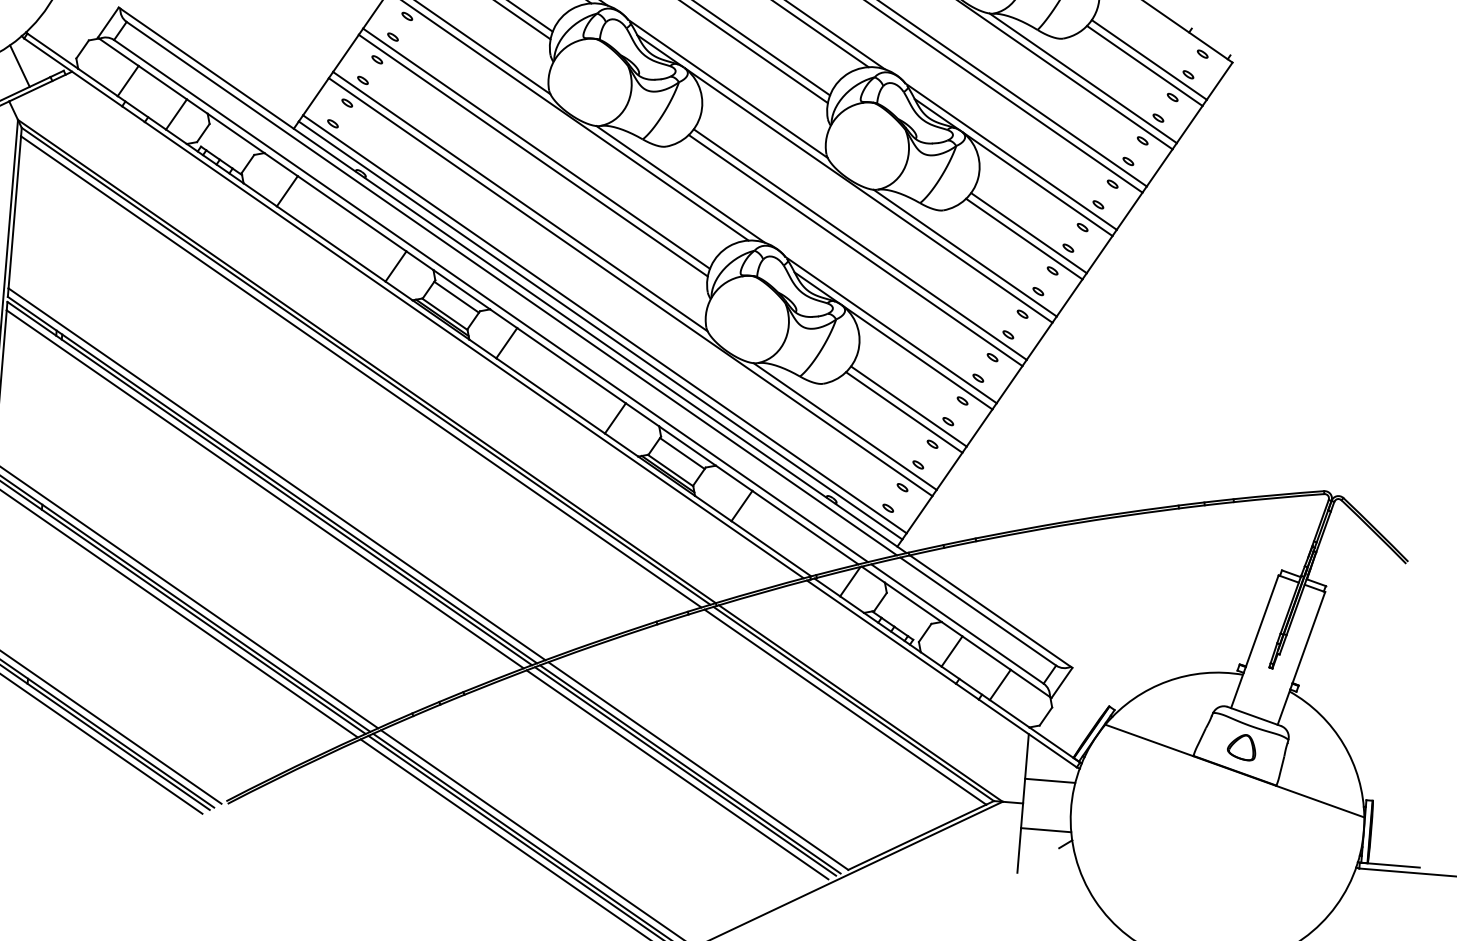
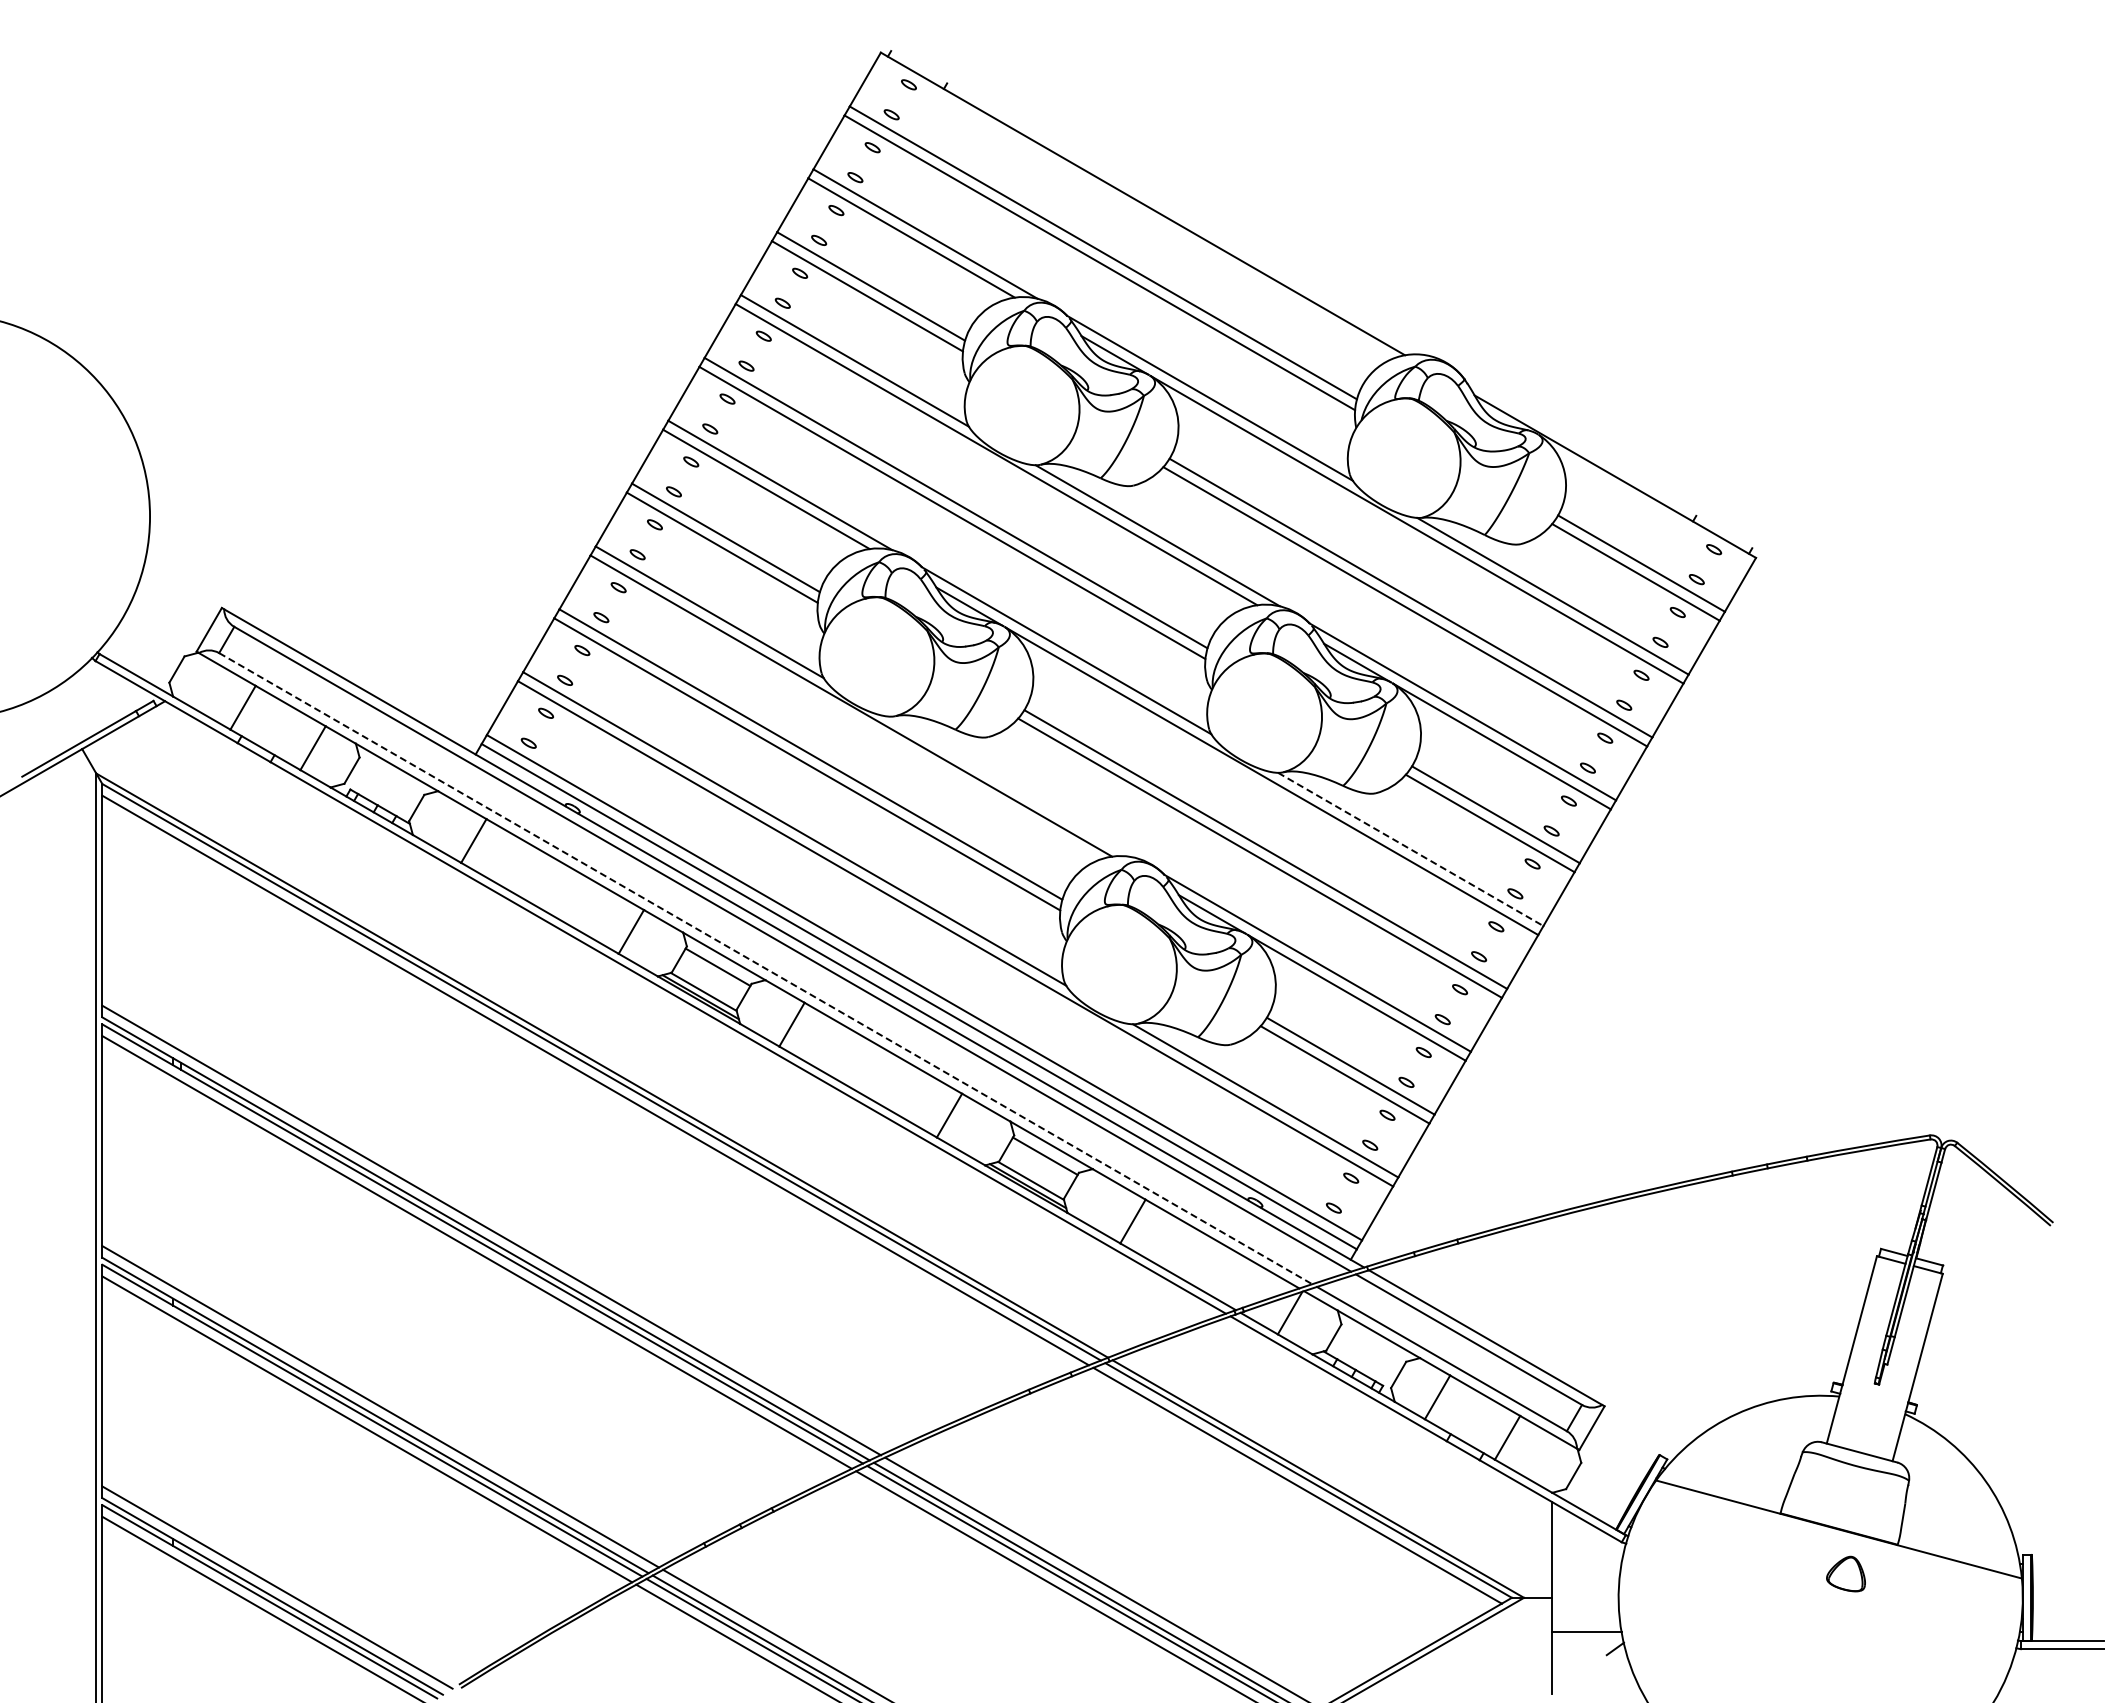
line: (19, 66) -> (92, 699), removed
line: (680, 183) -> (1012, 786), removed
line: (965, 253) -> (1411, 849), solid -> dashed
line: (491, 301) -> (766, 968), solid -> dashed
part: (1241, 746) -> (1845, 1573), moved
line: (1049, 780) -> (1586, 1563), removed

